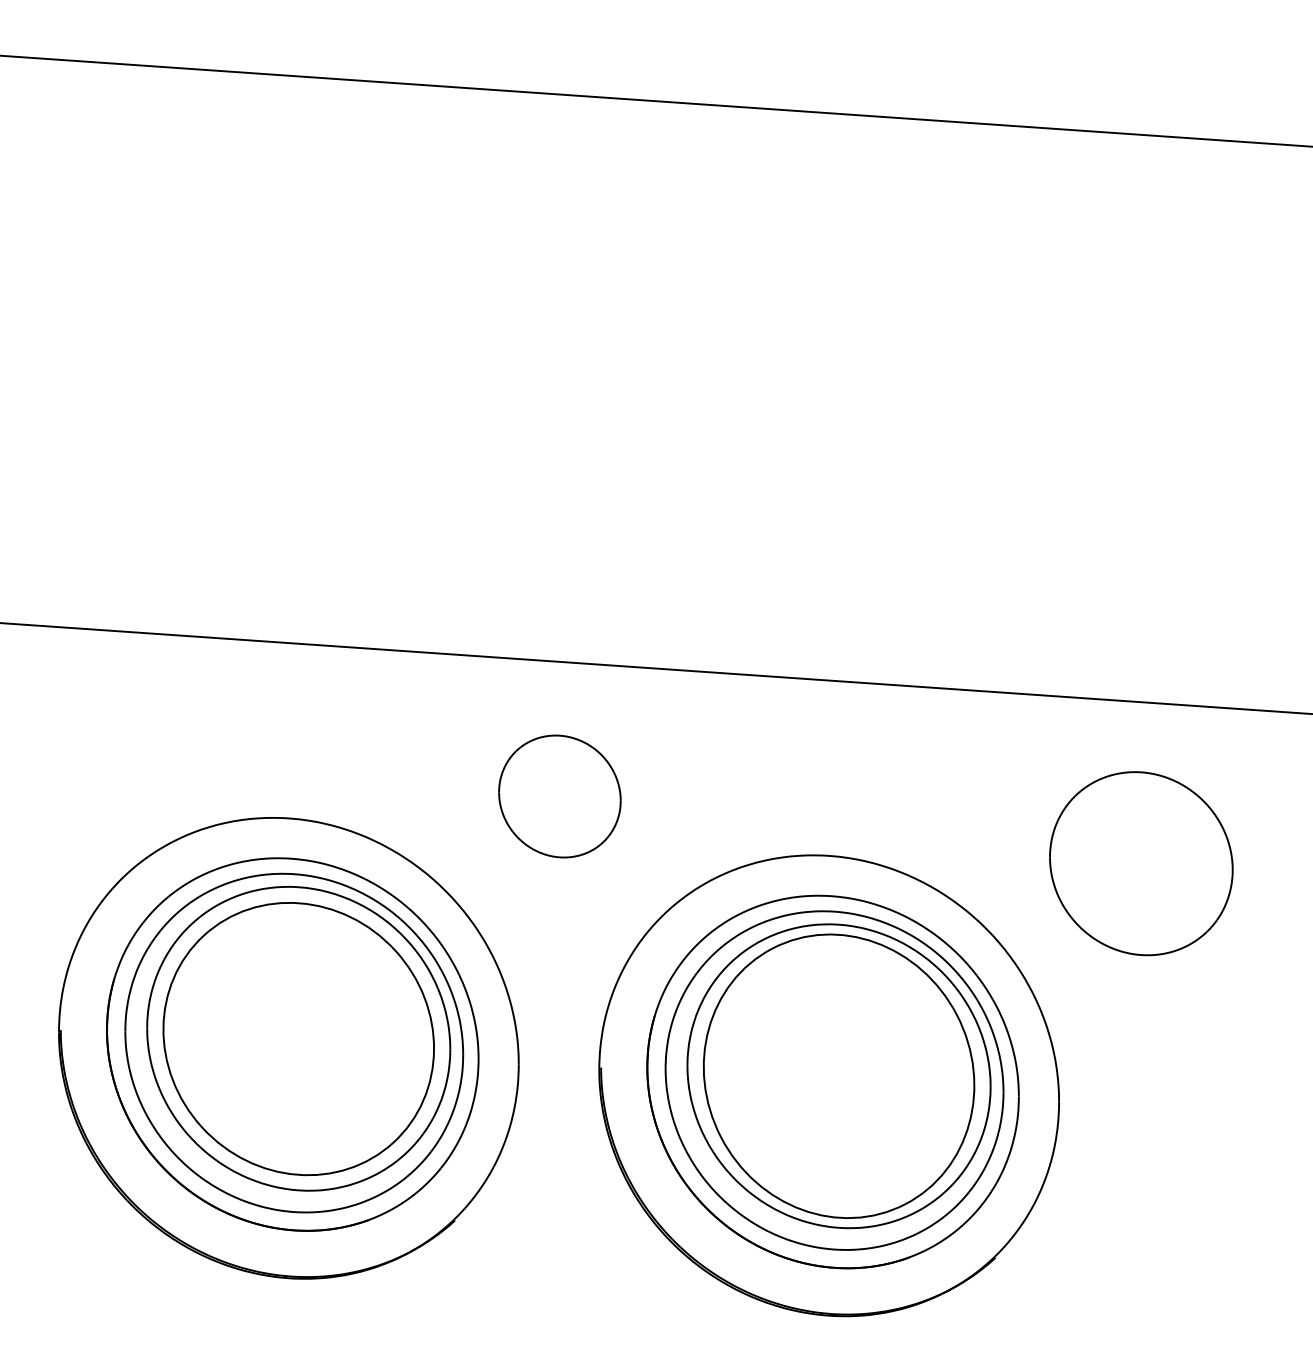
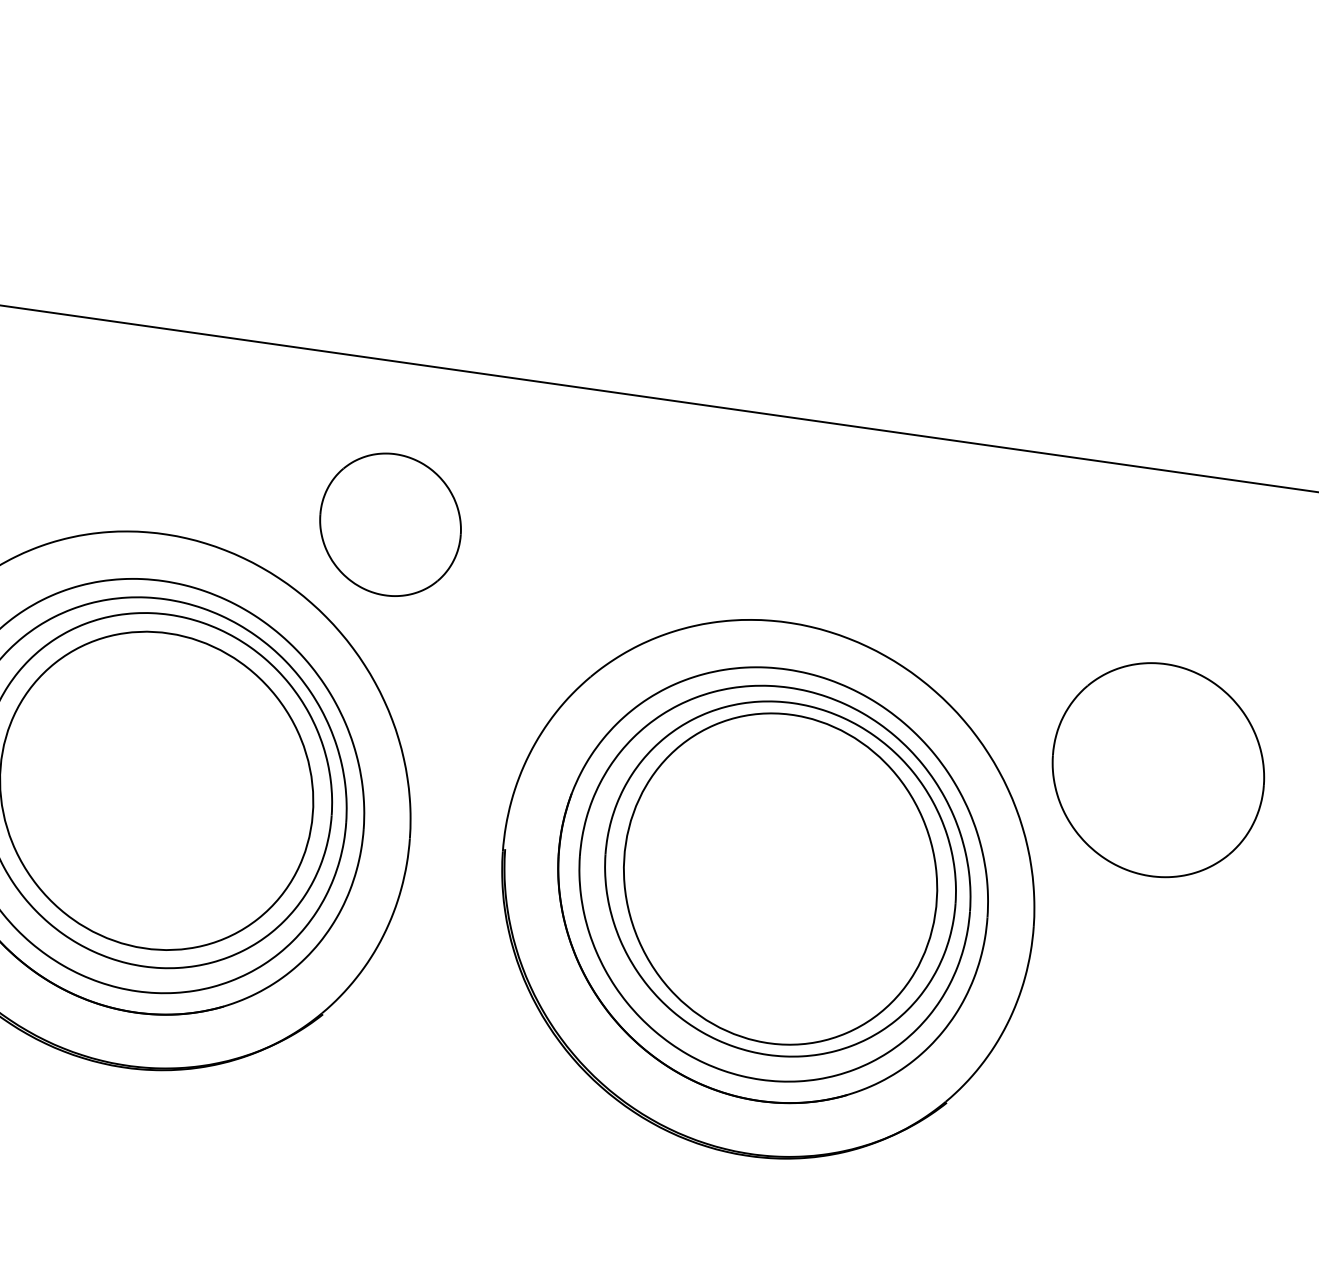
part: (559, 796) -> (390, 524), moved
part: (1141, 863) -> (1158, 769), moved

